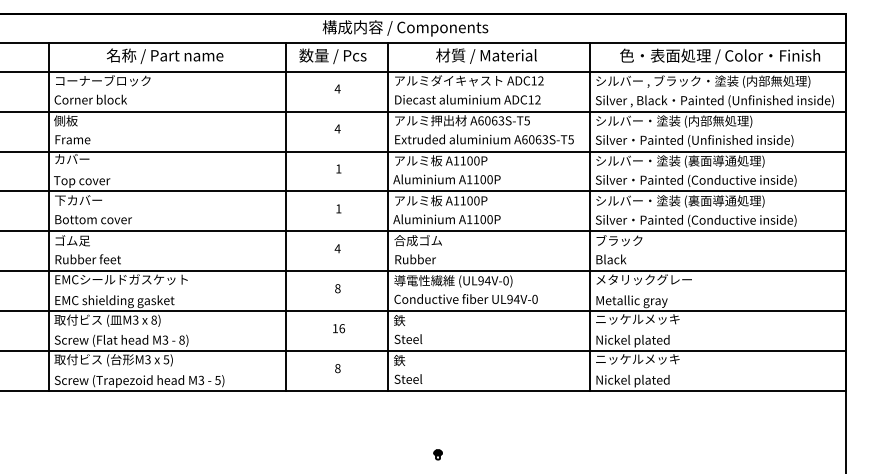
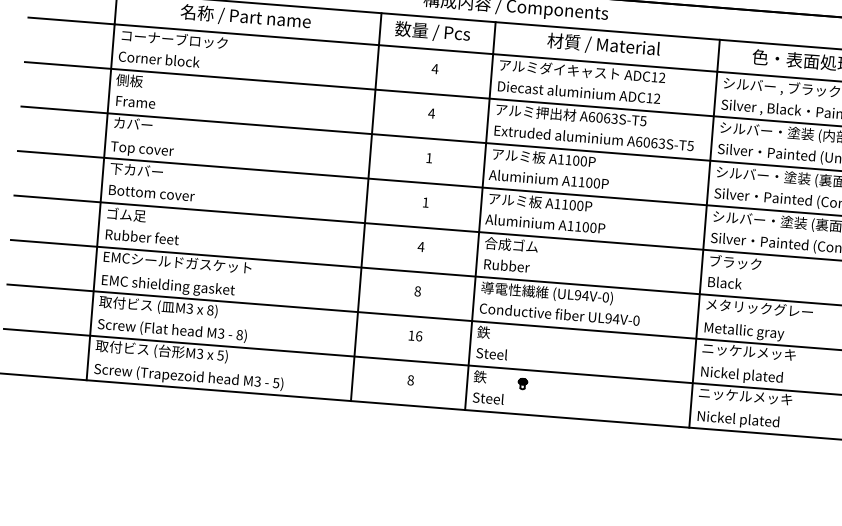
part: (437, 454) -> (522, 383), moved

